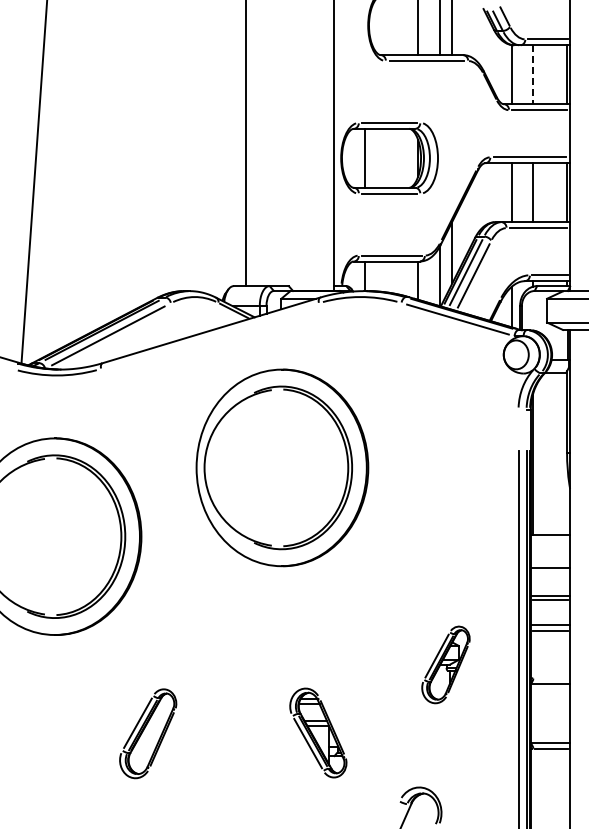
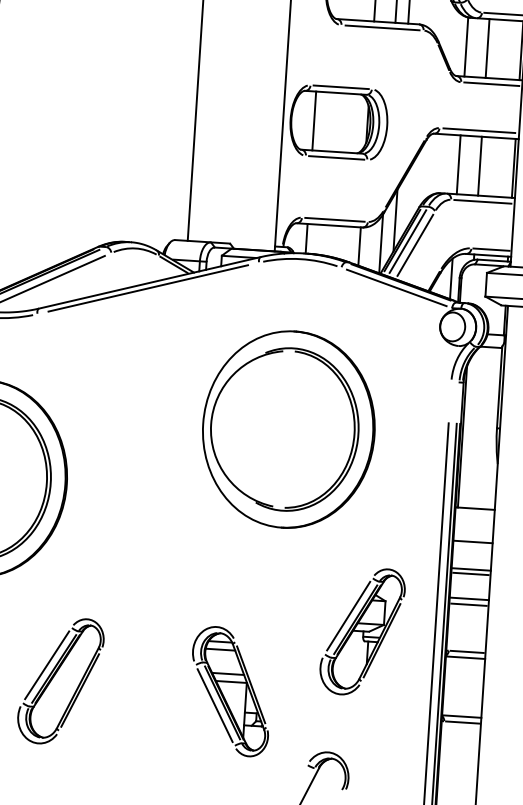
line: (533, 75) -> (487, 49), dashed -> solid
line: (210, 335) -> (148, 287), added
part: (282, 467) -> (288, 429), moved
part: (445, 664) -> (362, 631), size x1.67
line: (551, 678) -> (466, 652), added
part: (318, 732) -> (230, 690), size x1.43
part: (148, 733) -> (61, 681), size x1.43

